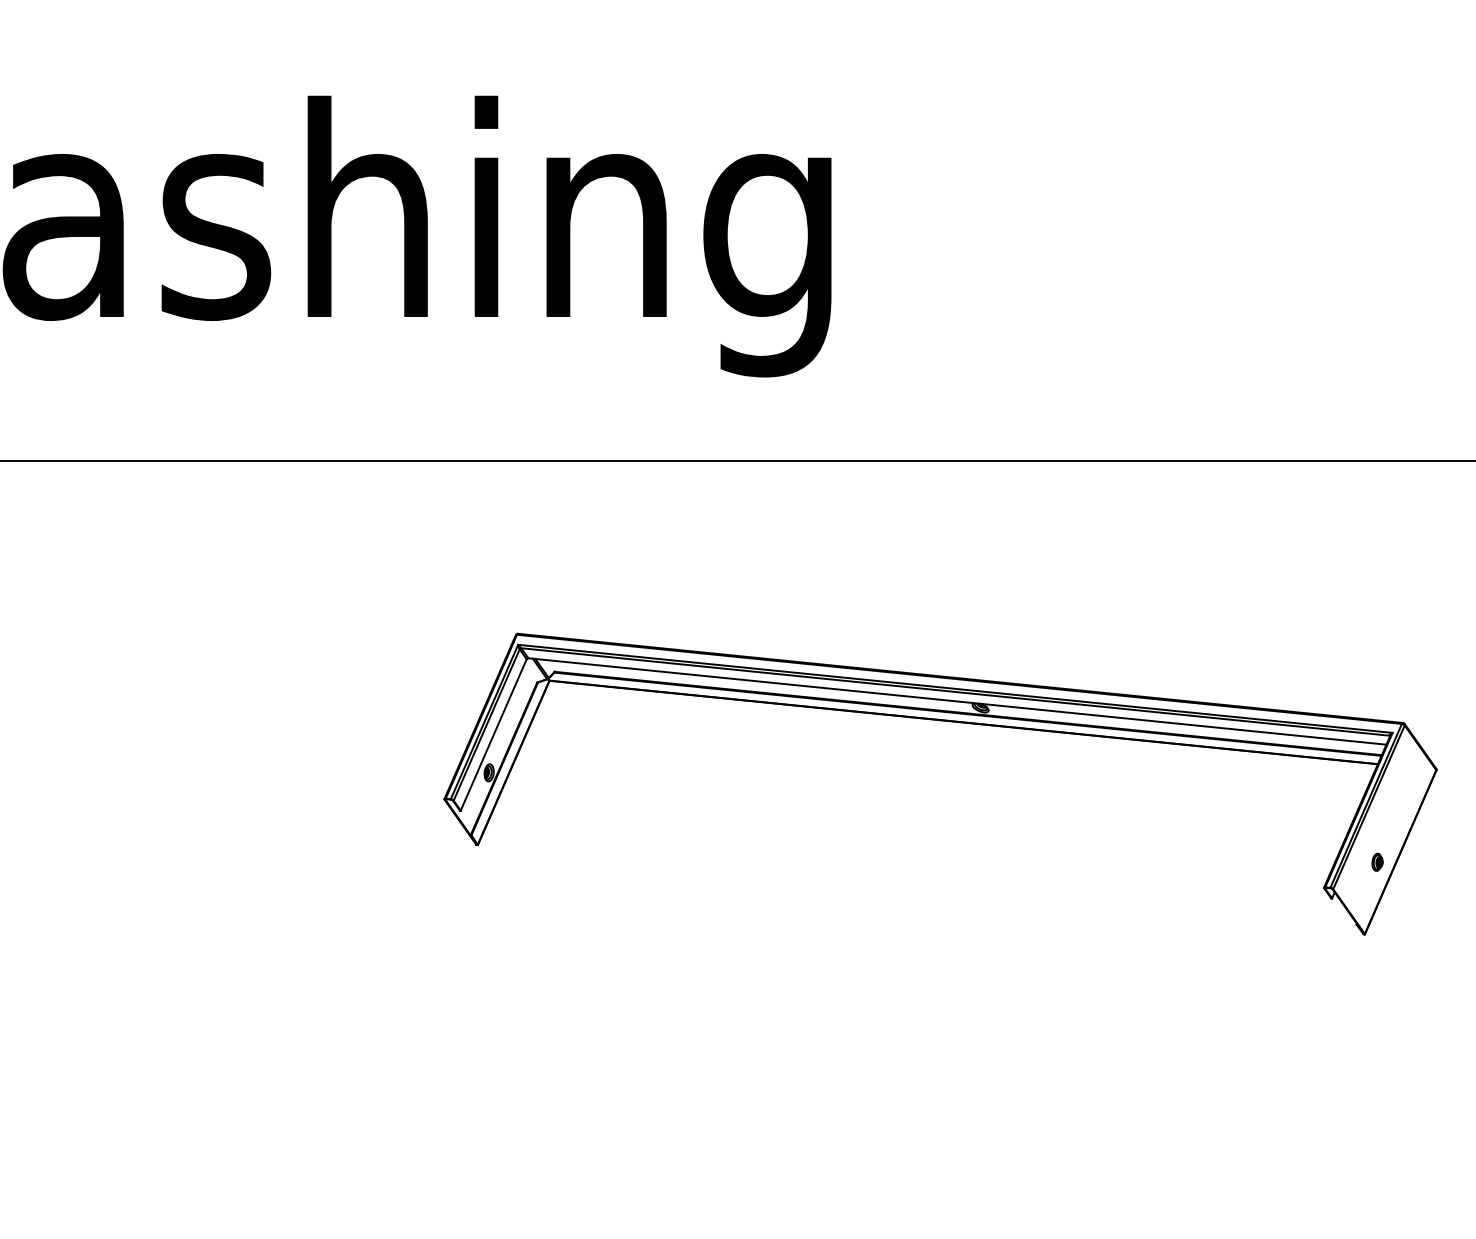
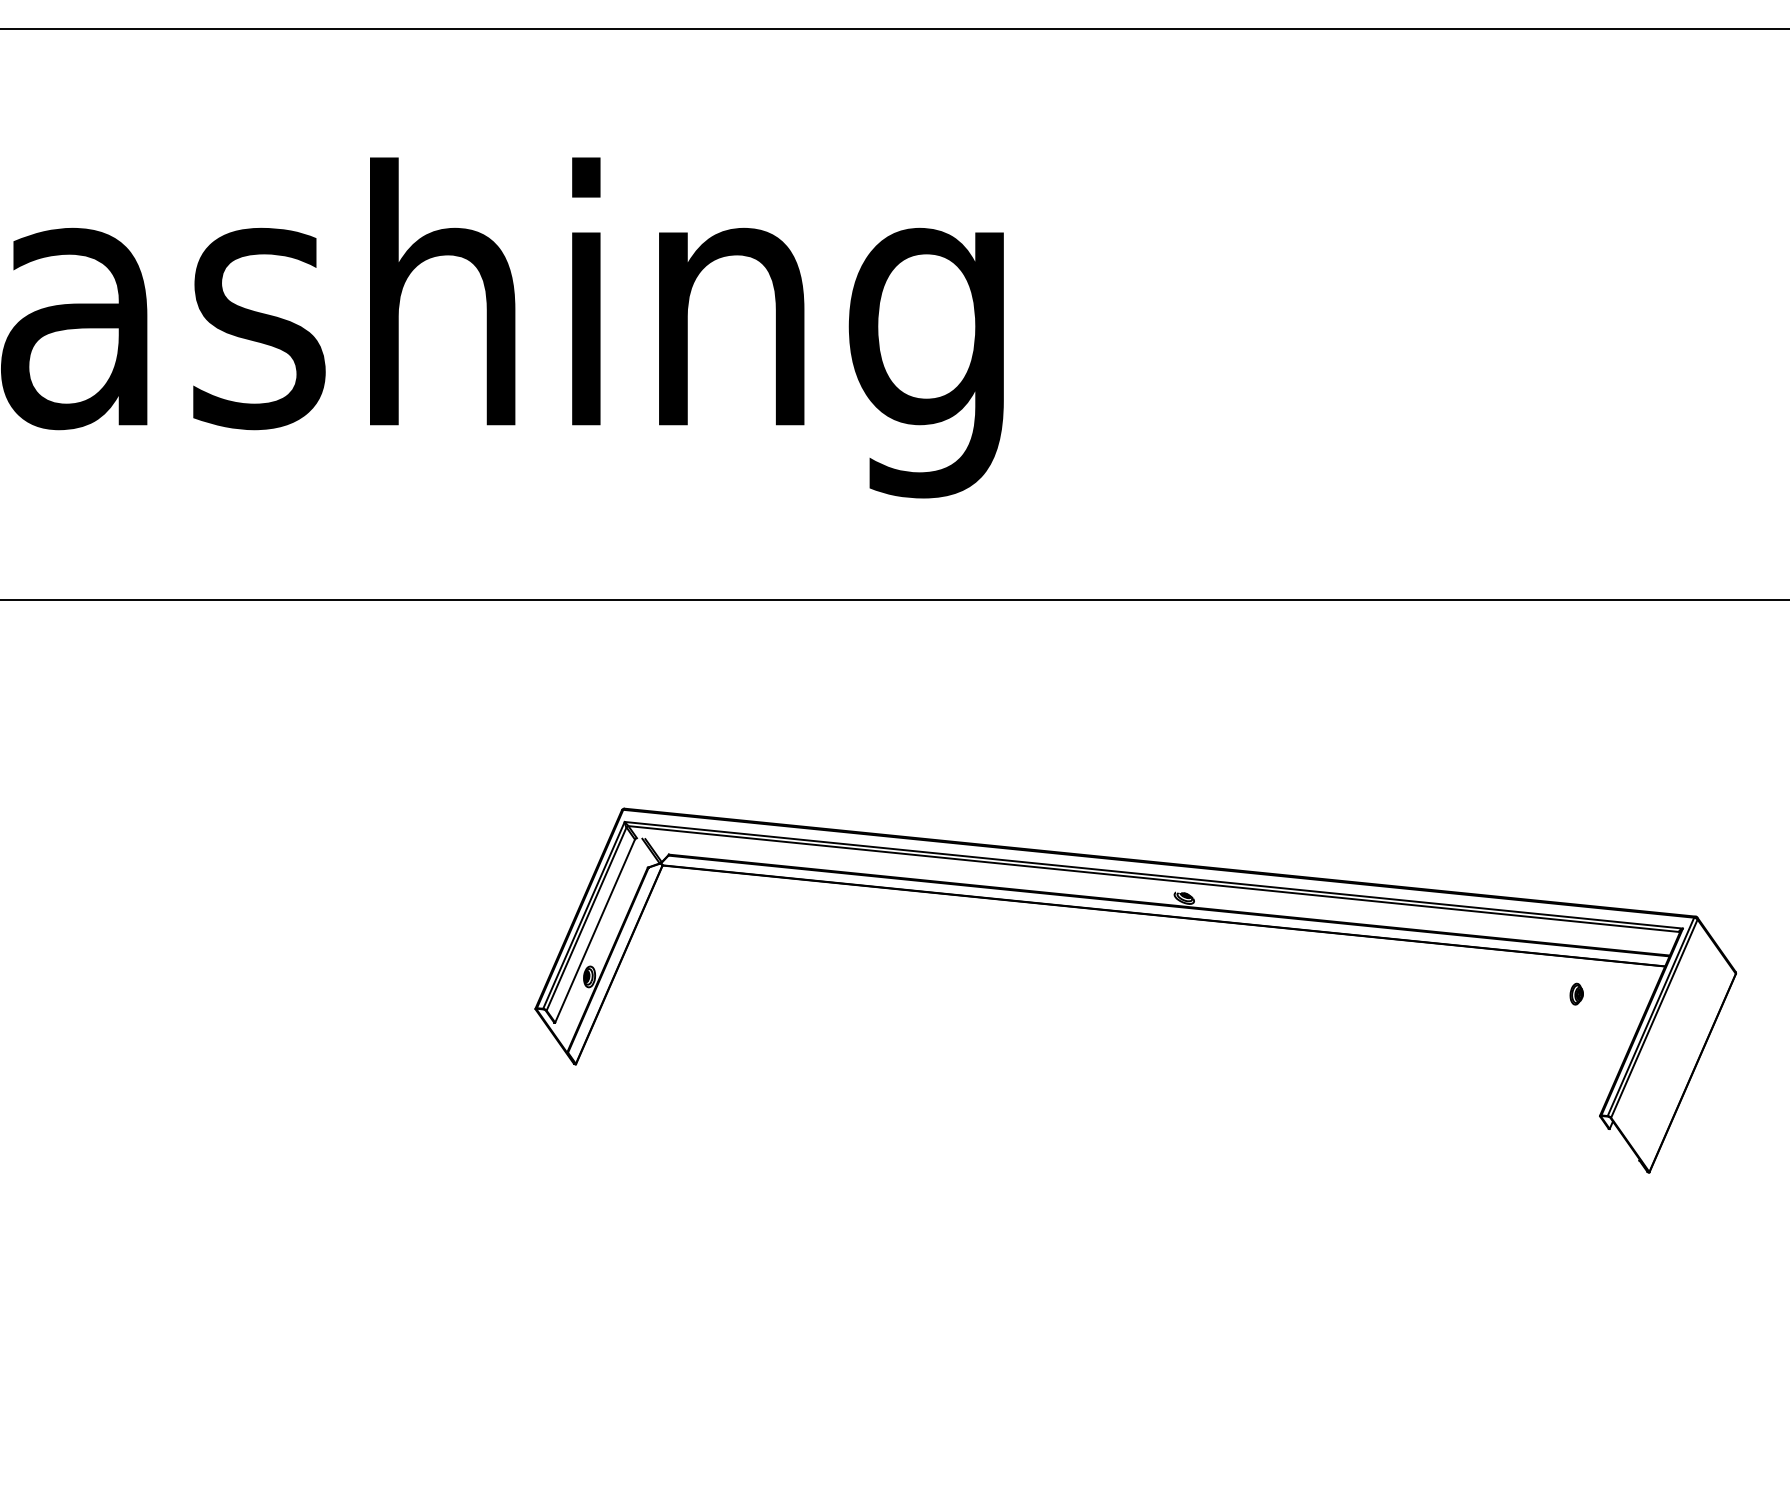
line: (956, 701) -> (1155, 890), removed
part: (1377, 861) -> (1576, 993), moved

